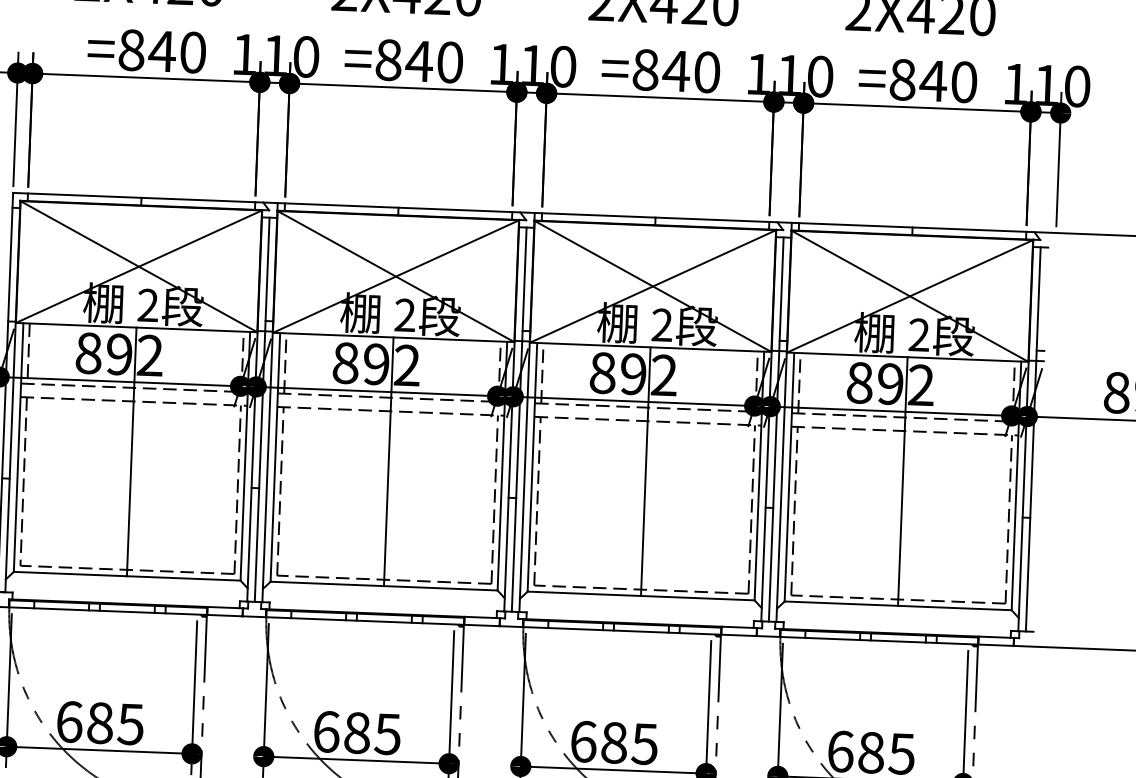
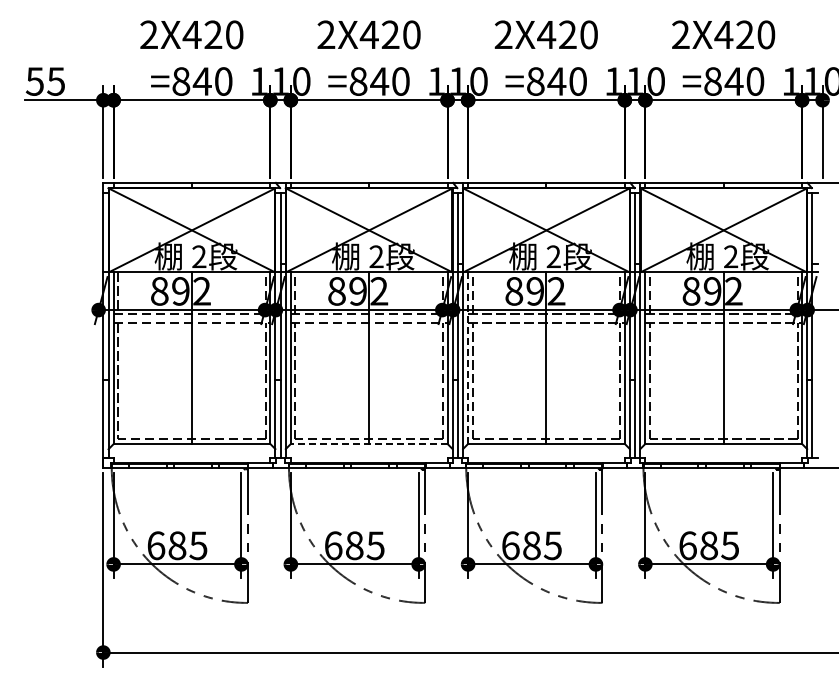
line: (532, 467) -> (468, 358), solid -> dashed
line: (383, 585) -> (368, 443), solid -> dashed

